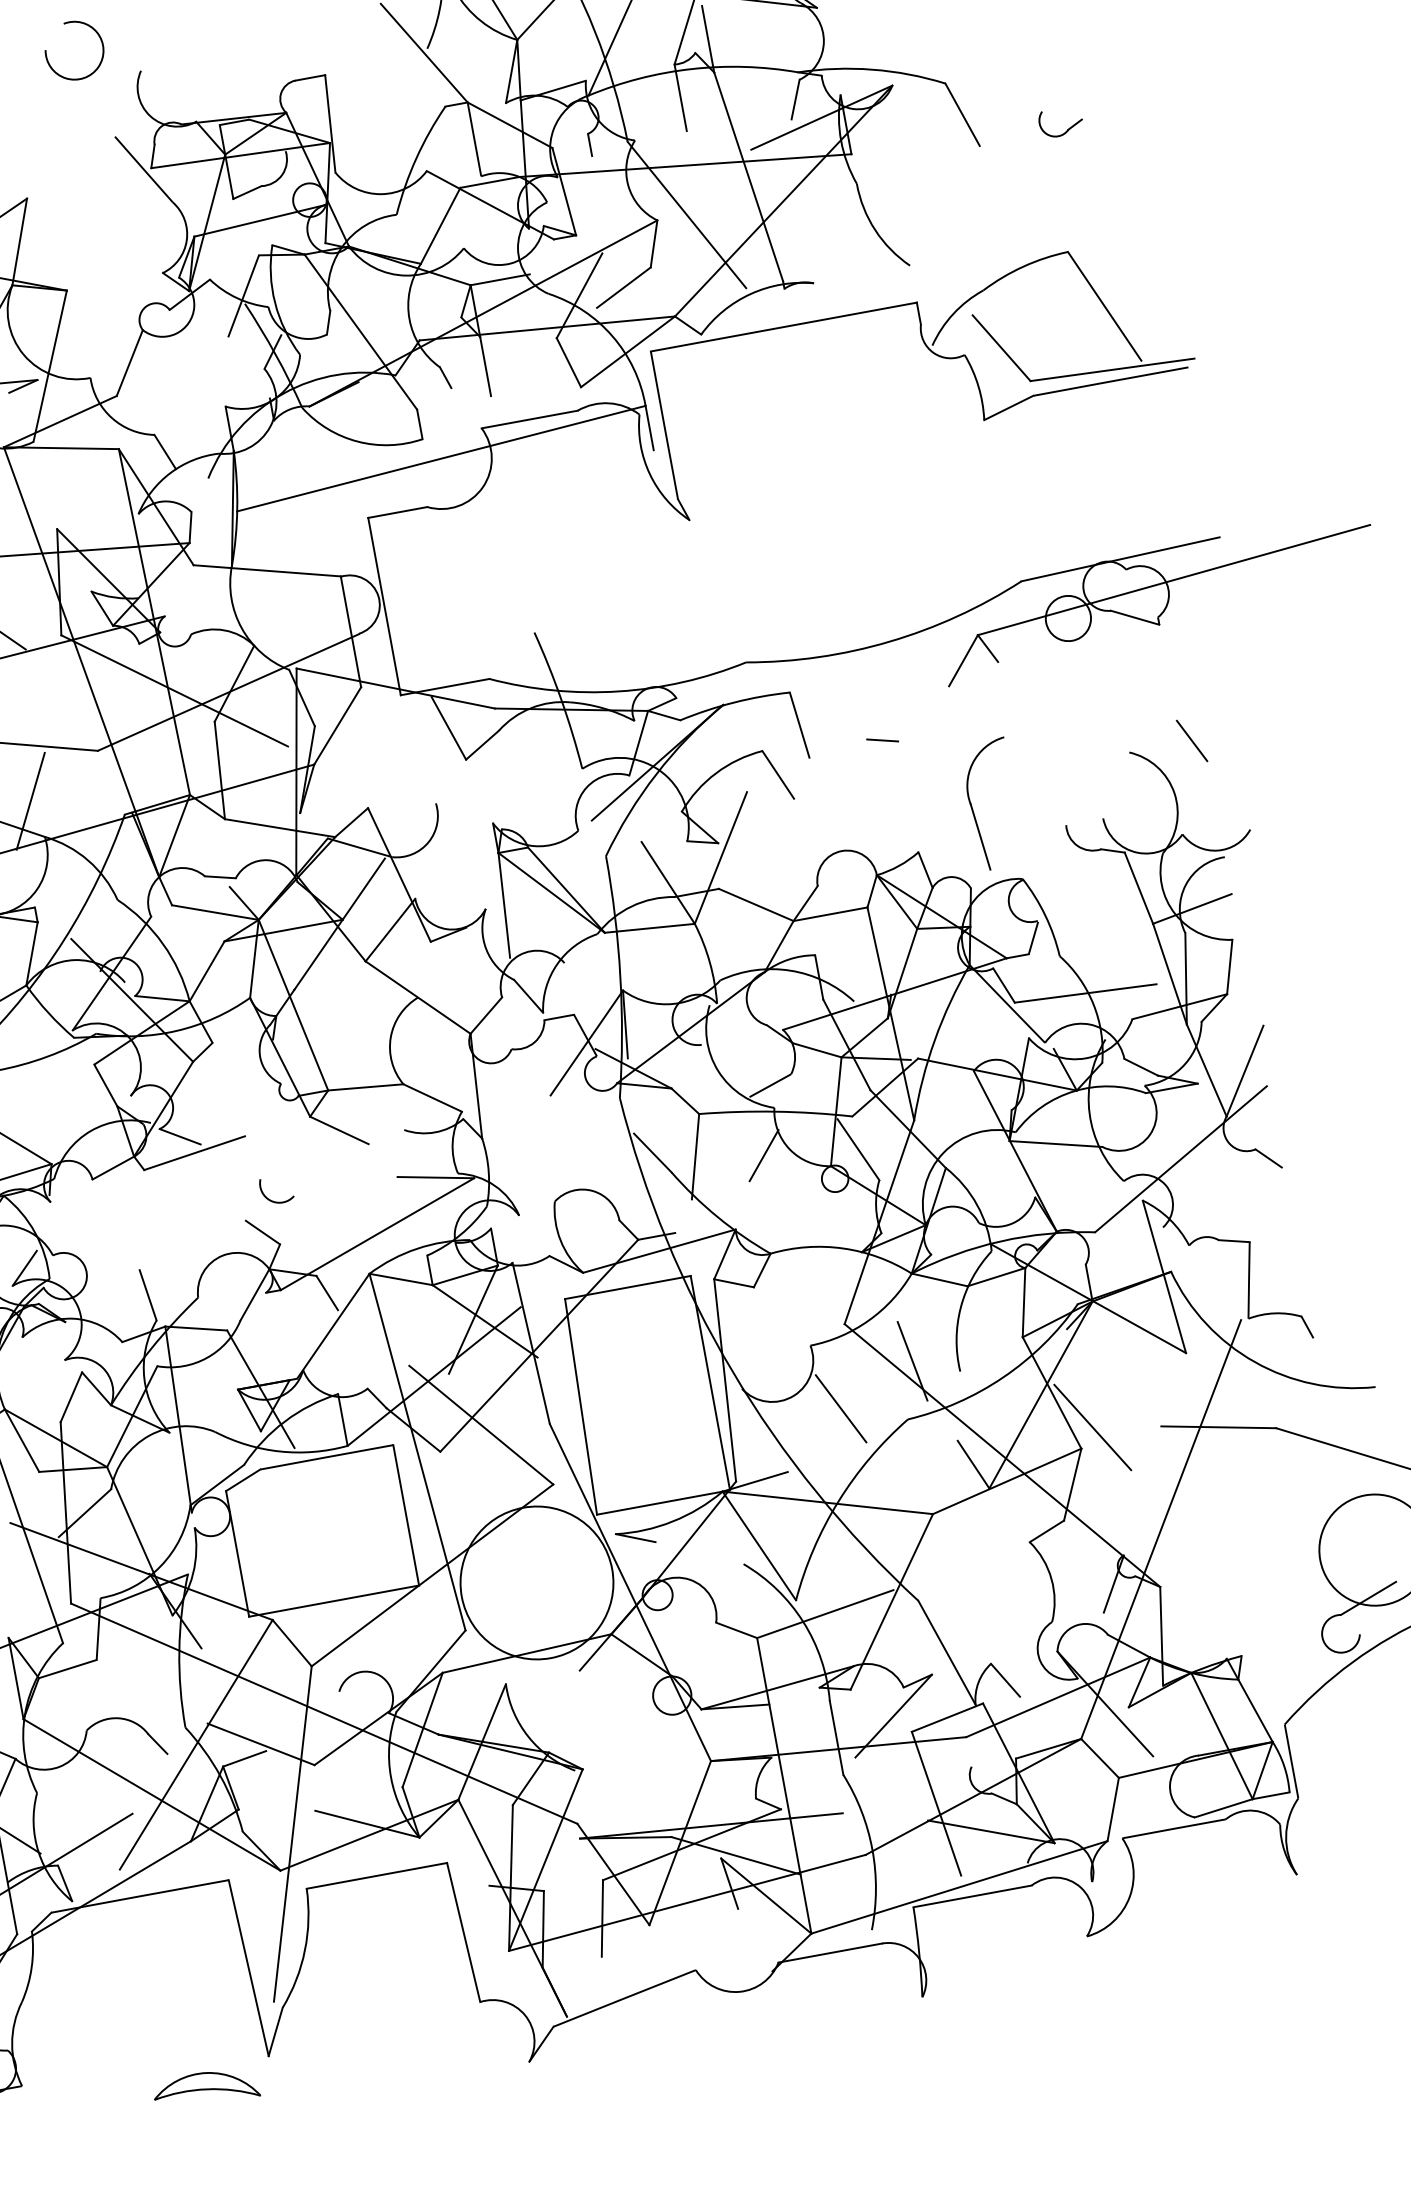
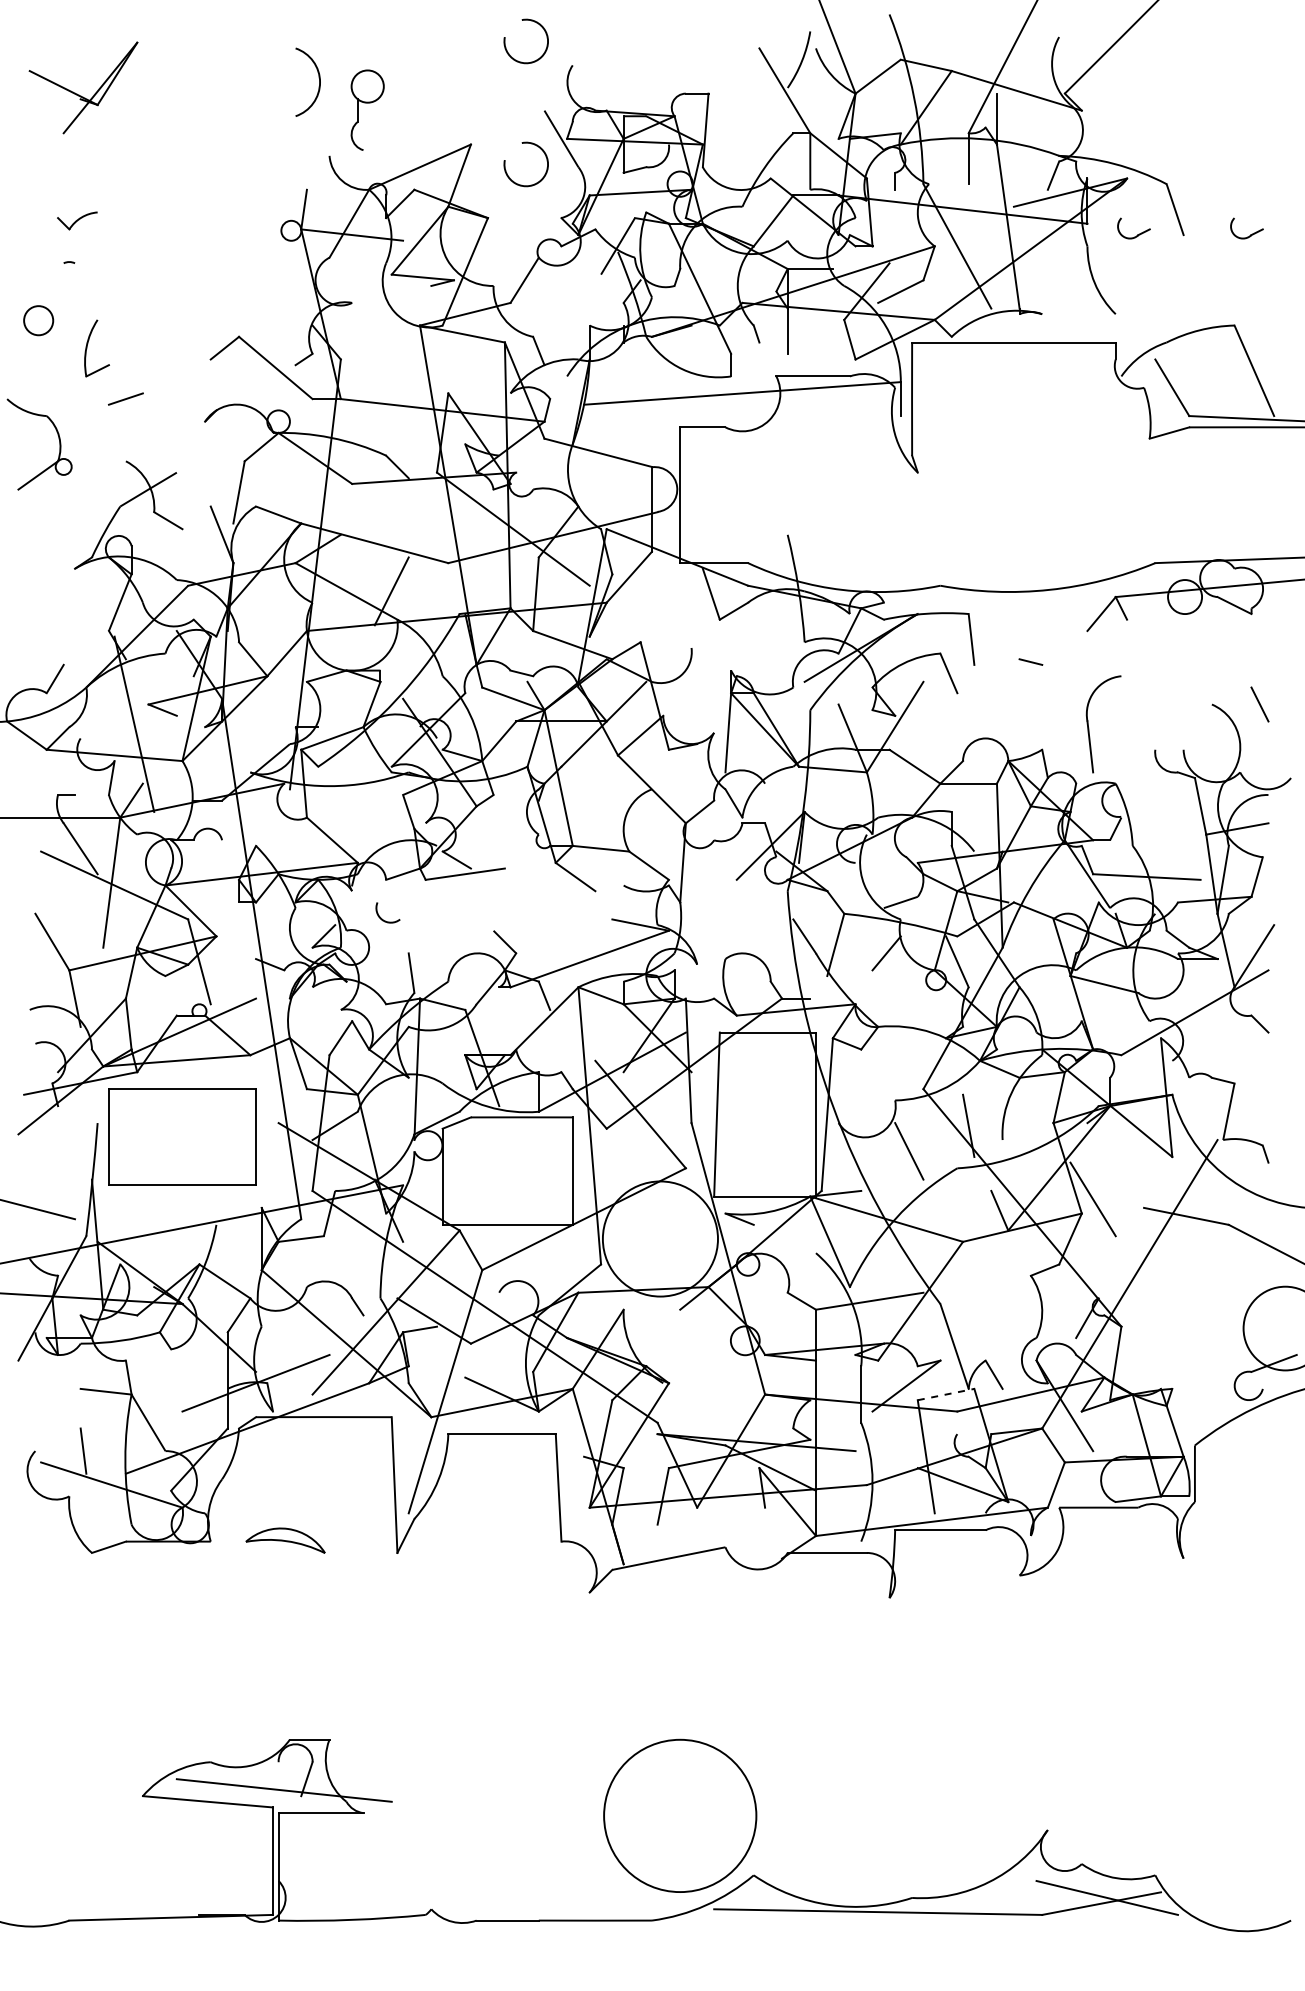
part: (919, 156) -> (1137, 234), added
arc: (79, 223) -> (506, 170), added
arc: (269, 1197) -> (381, 917), moved
line: (947, 1717) -> (946, 1394), solid -> dashed
part: (205, 2088) -> (285, 1540), moved

